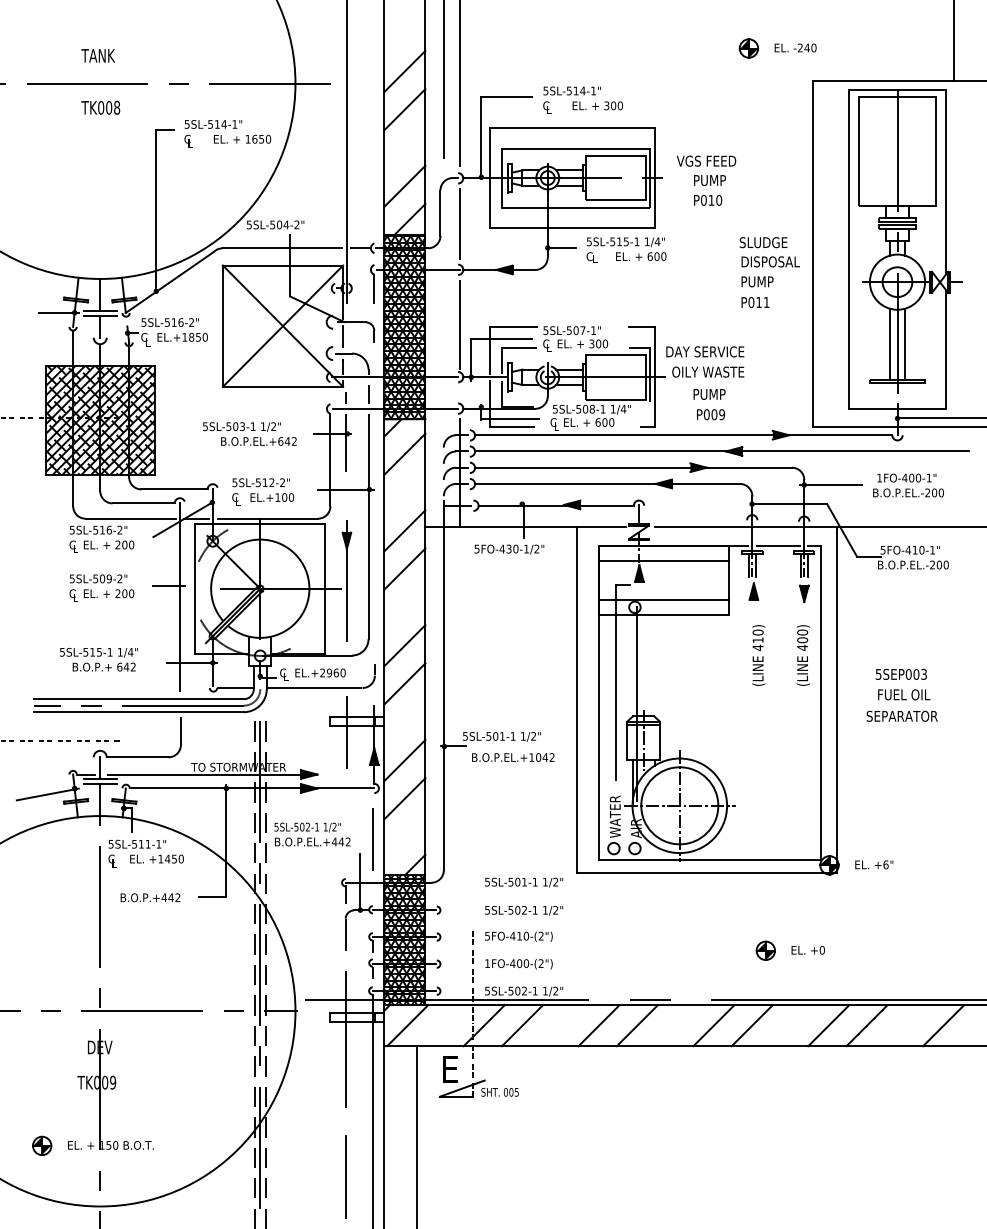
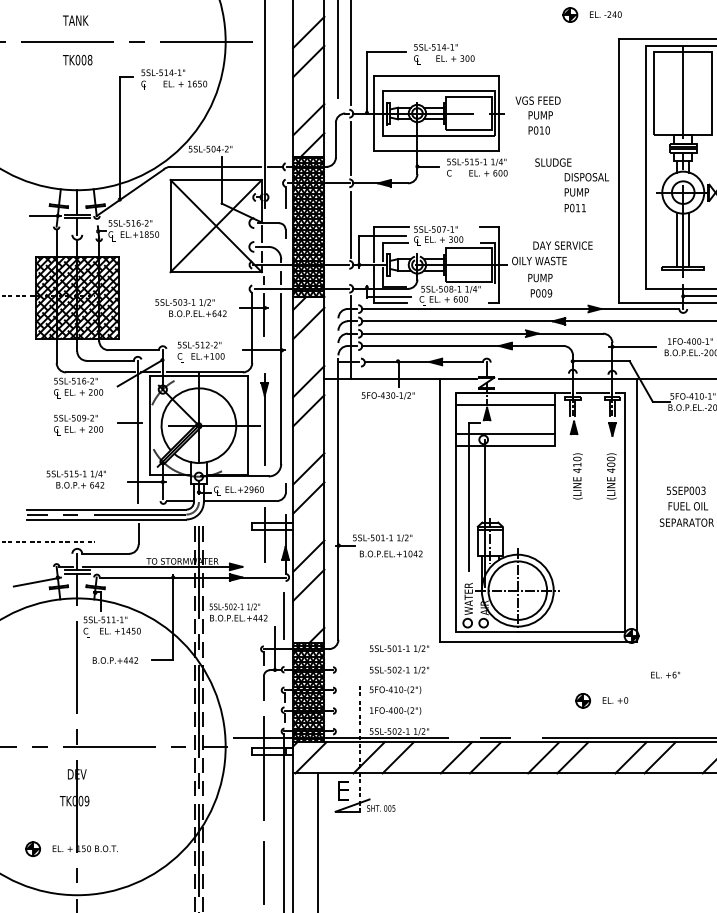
text: (763, 242) -> (553, 162), moved
text: (705, 351) -> (563, 245), moved
text: (874, 864) -> (665, 674), moved

